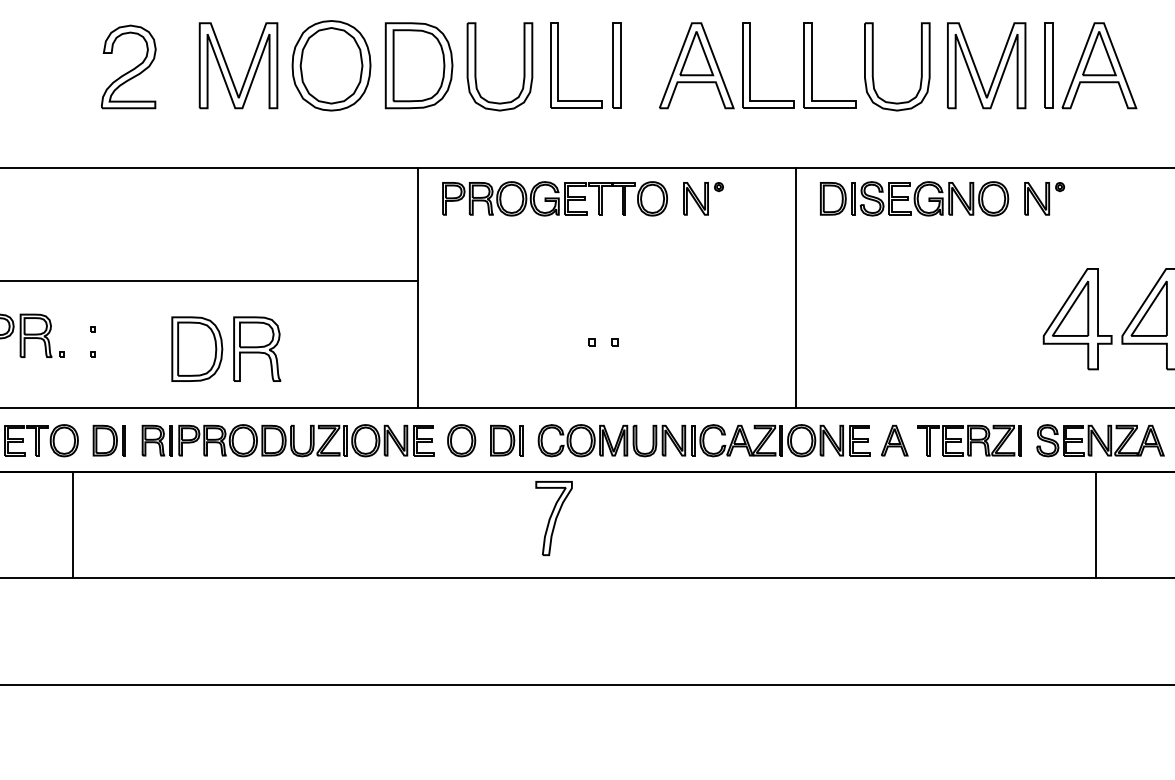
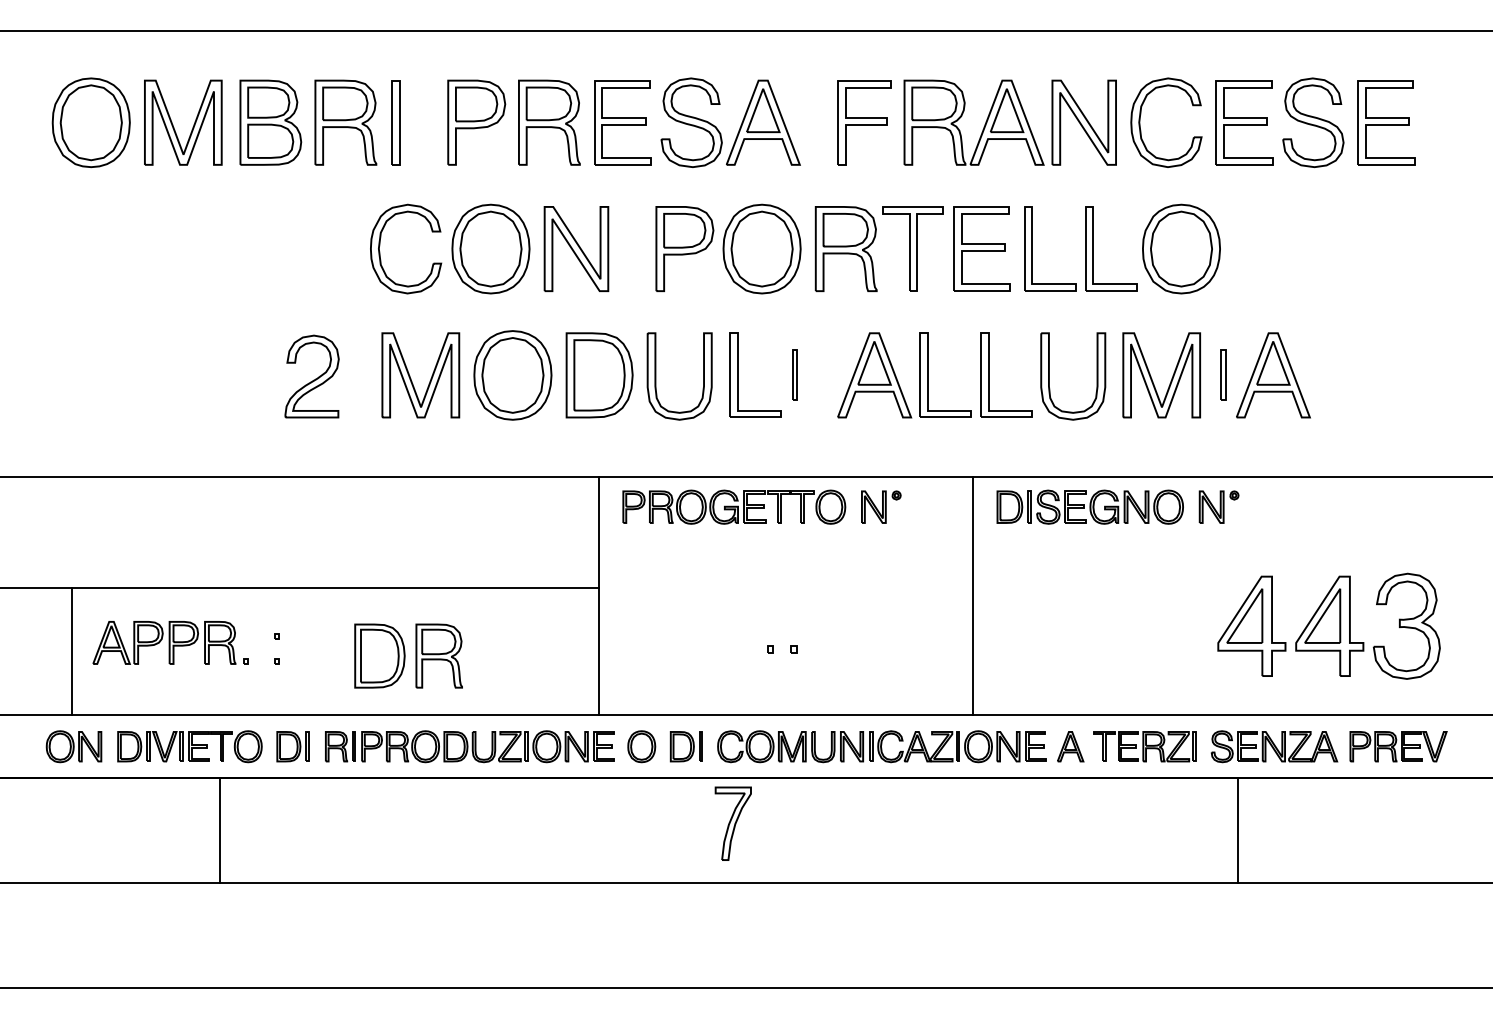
part: (615, 64) -> (794, 374), size x0.6
part: (1048, 64) -> (1222, 374), size x0.6
line: (72, 525) -> (219, 830), moved
line: (1095, 525) -> (1237, 830), moved

